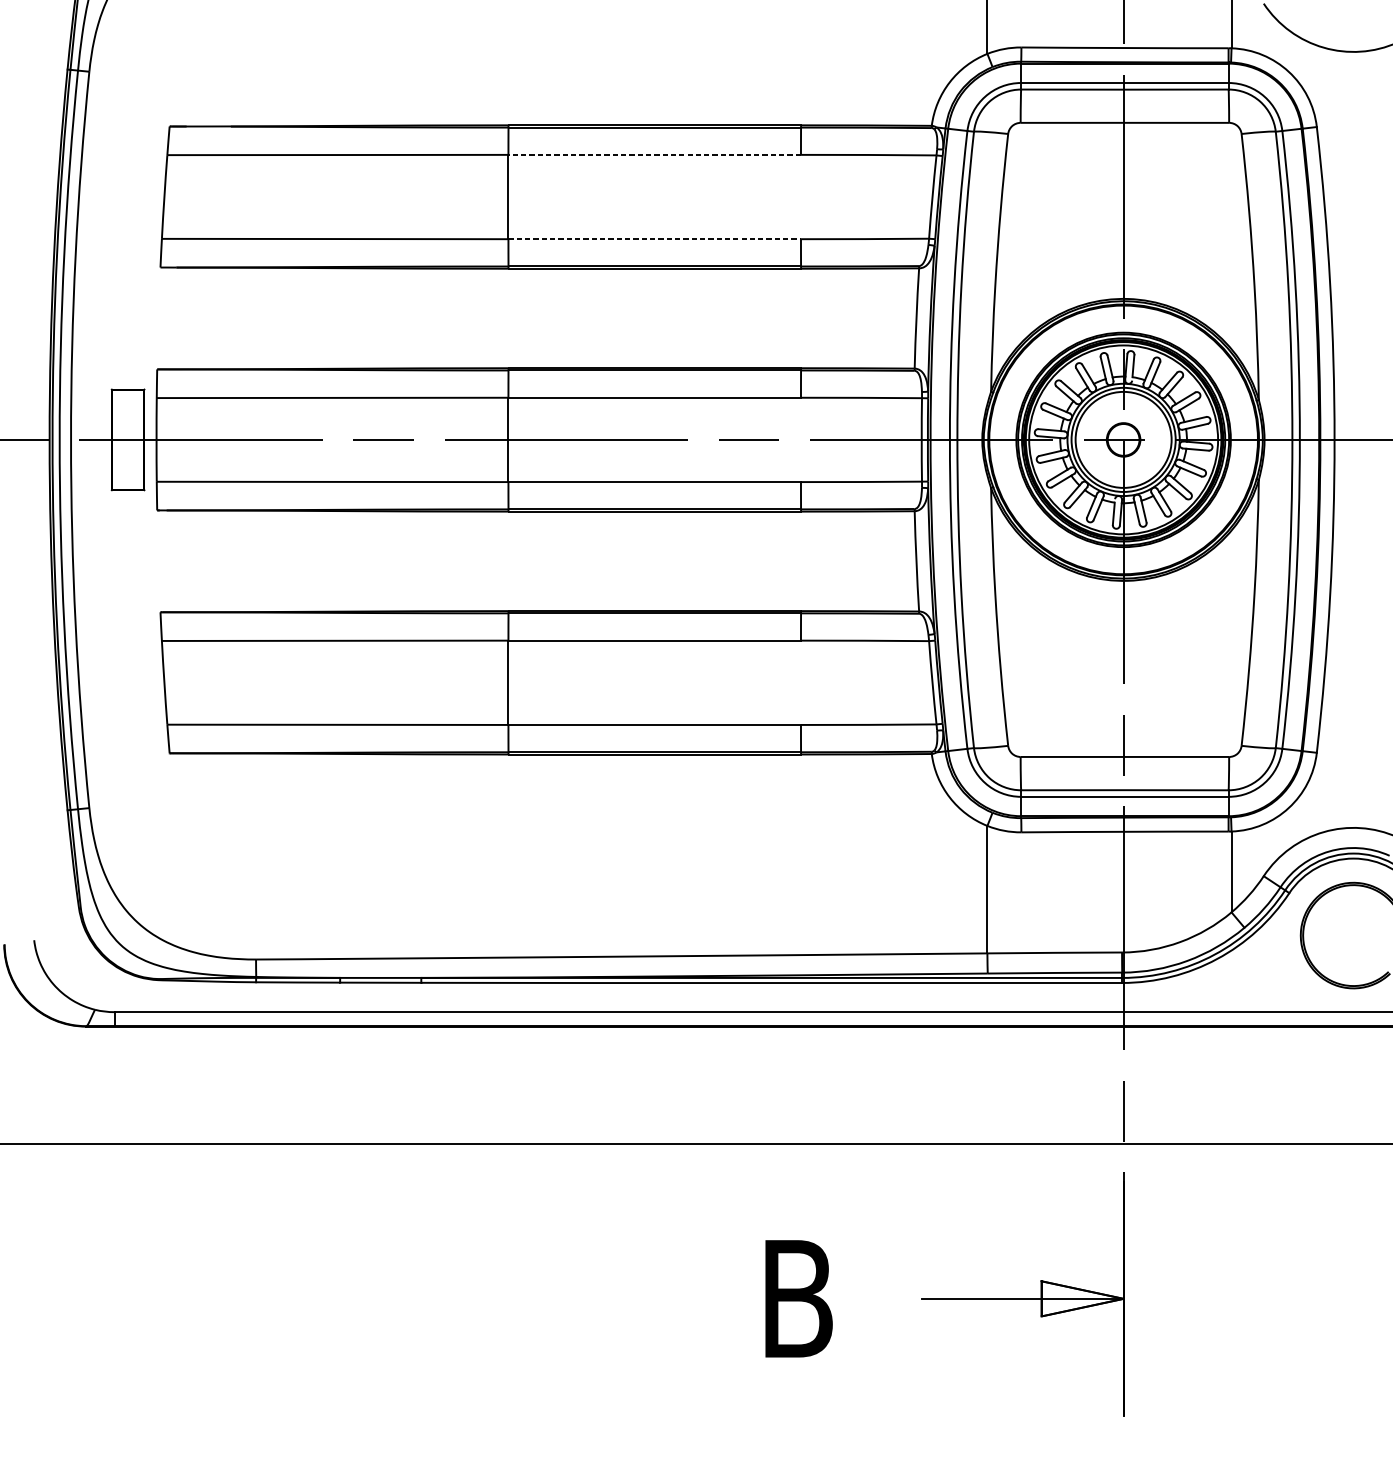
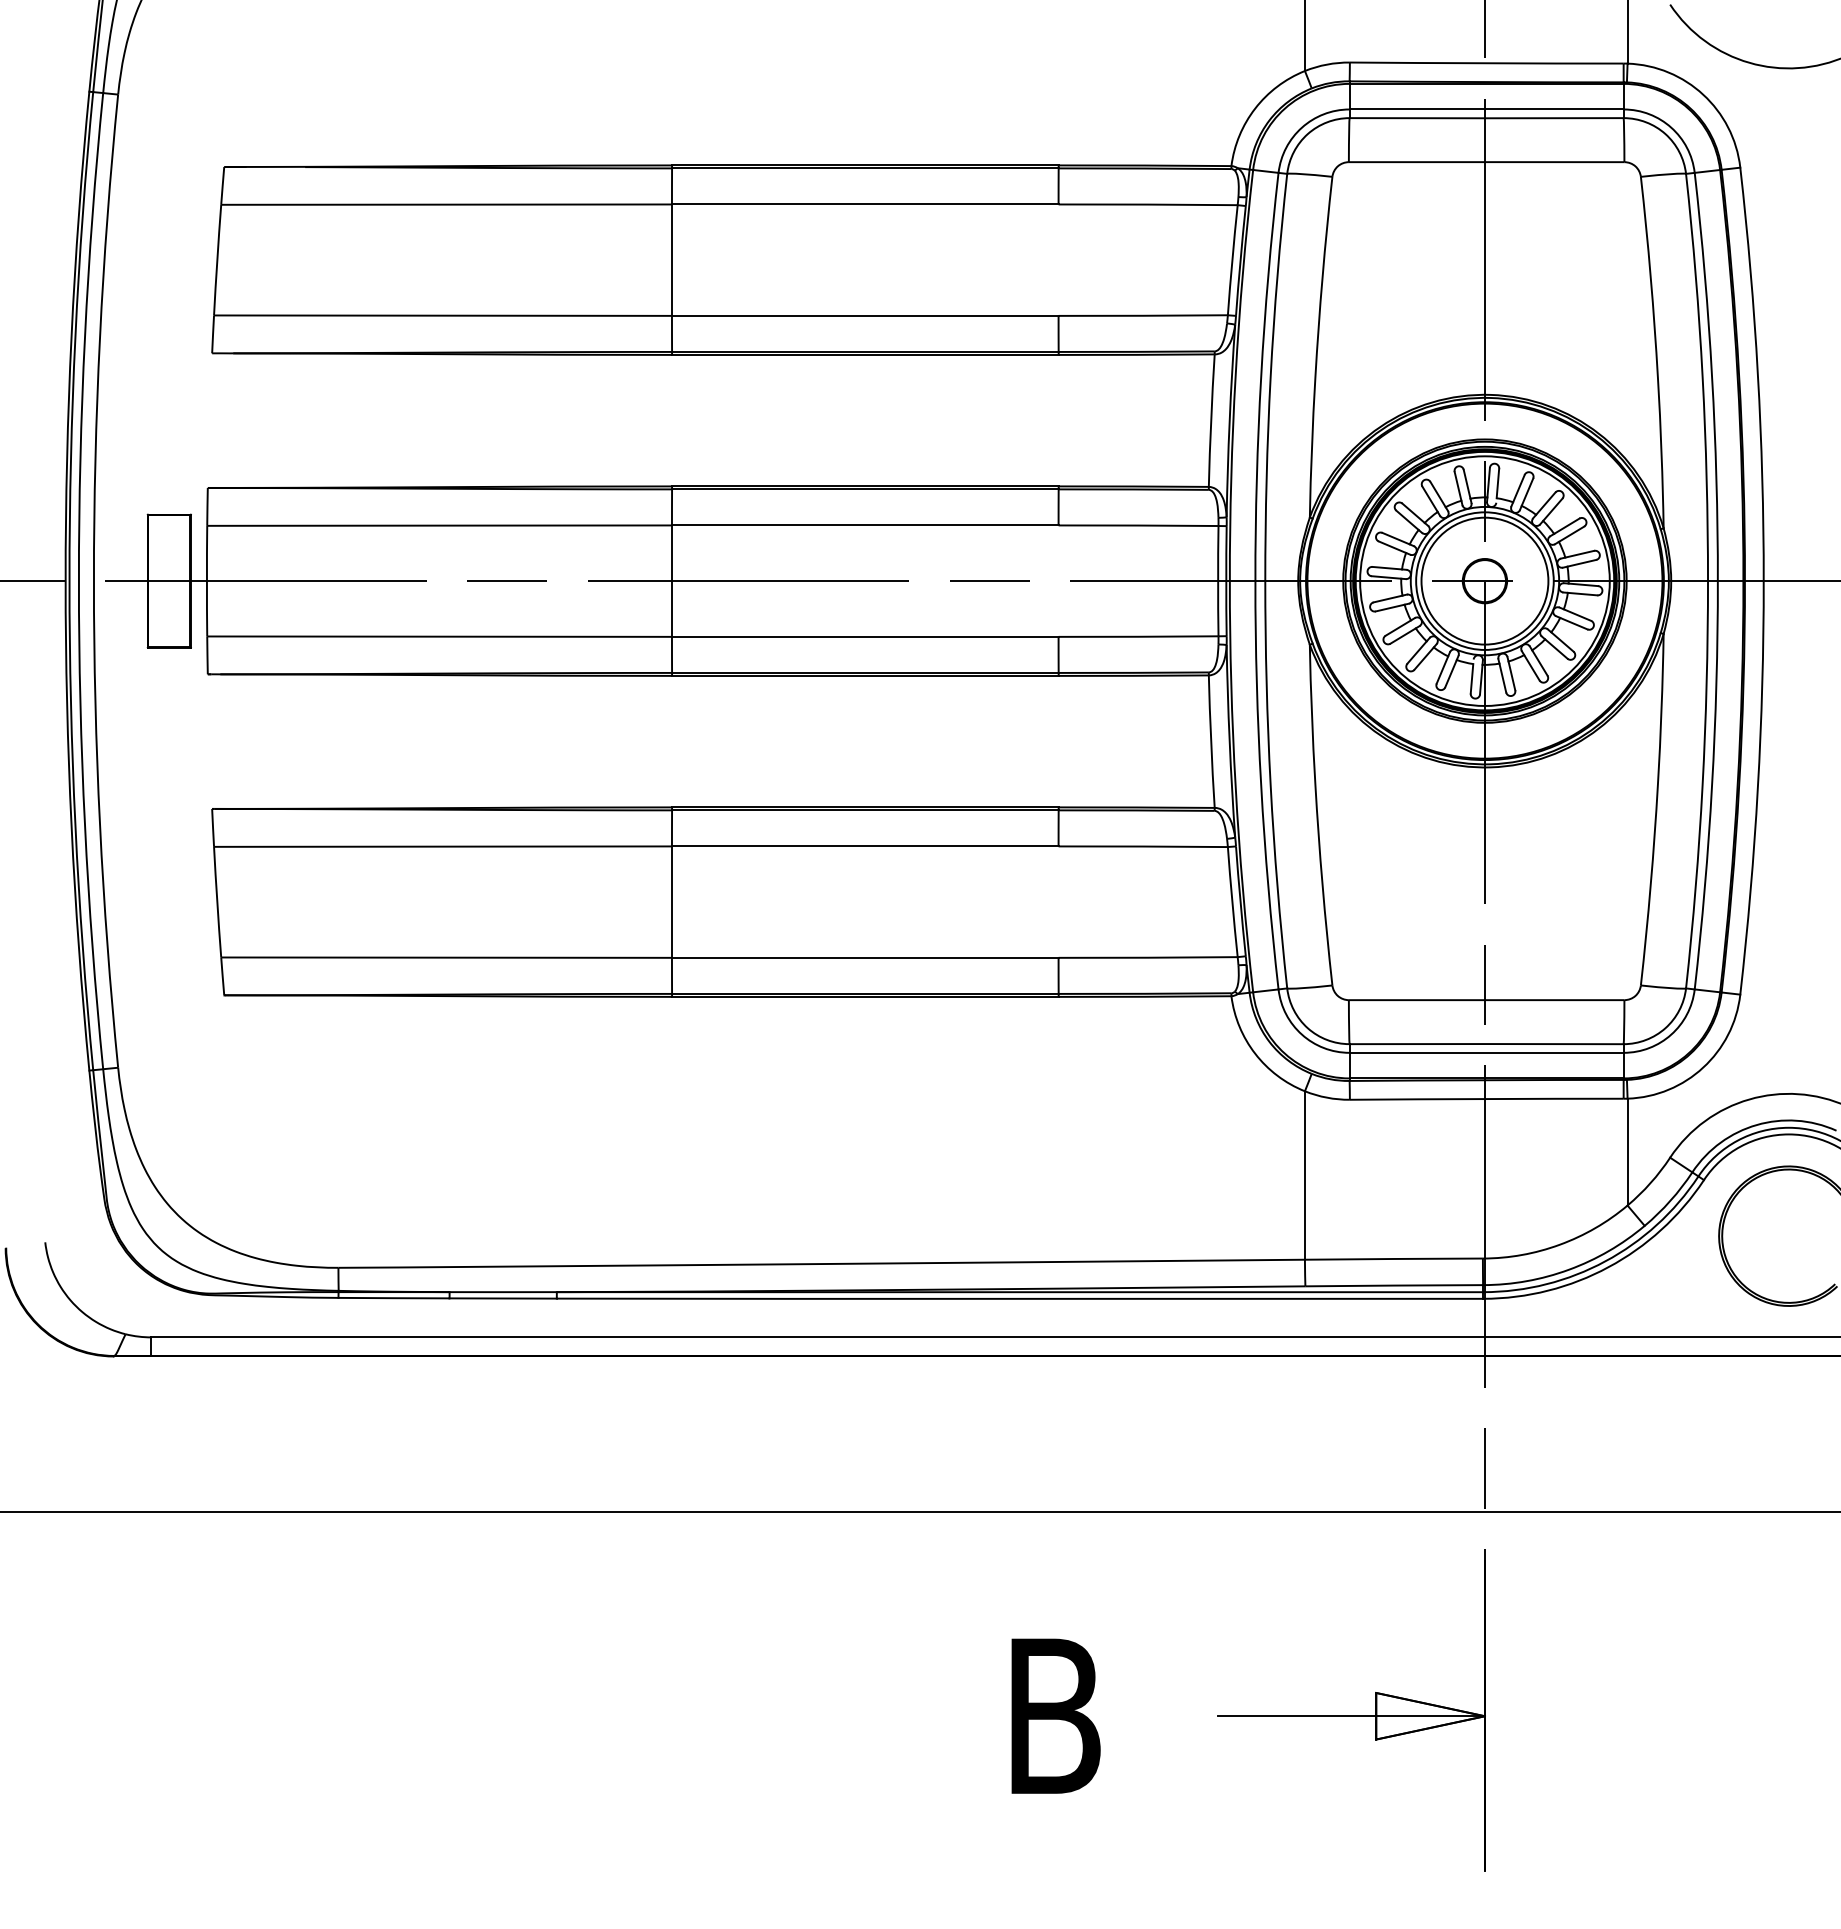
line: (654, 154) -> (864, 204), dashed -> solid
line: (654, 238) -> (865, 315), dashed -> solid

